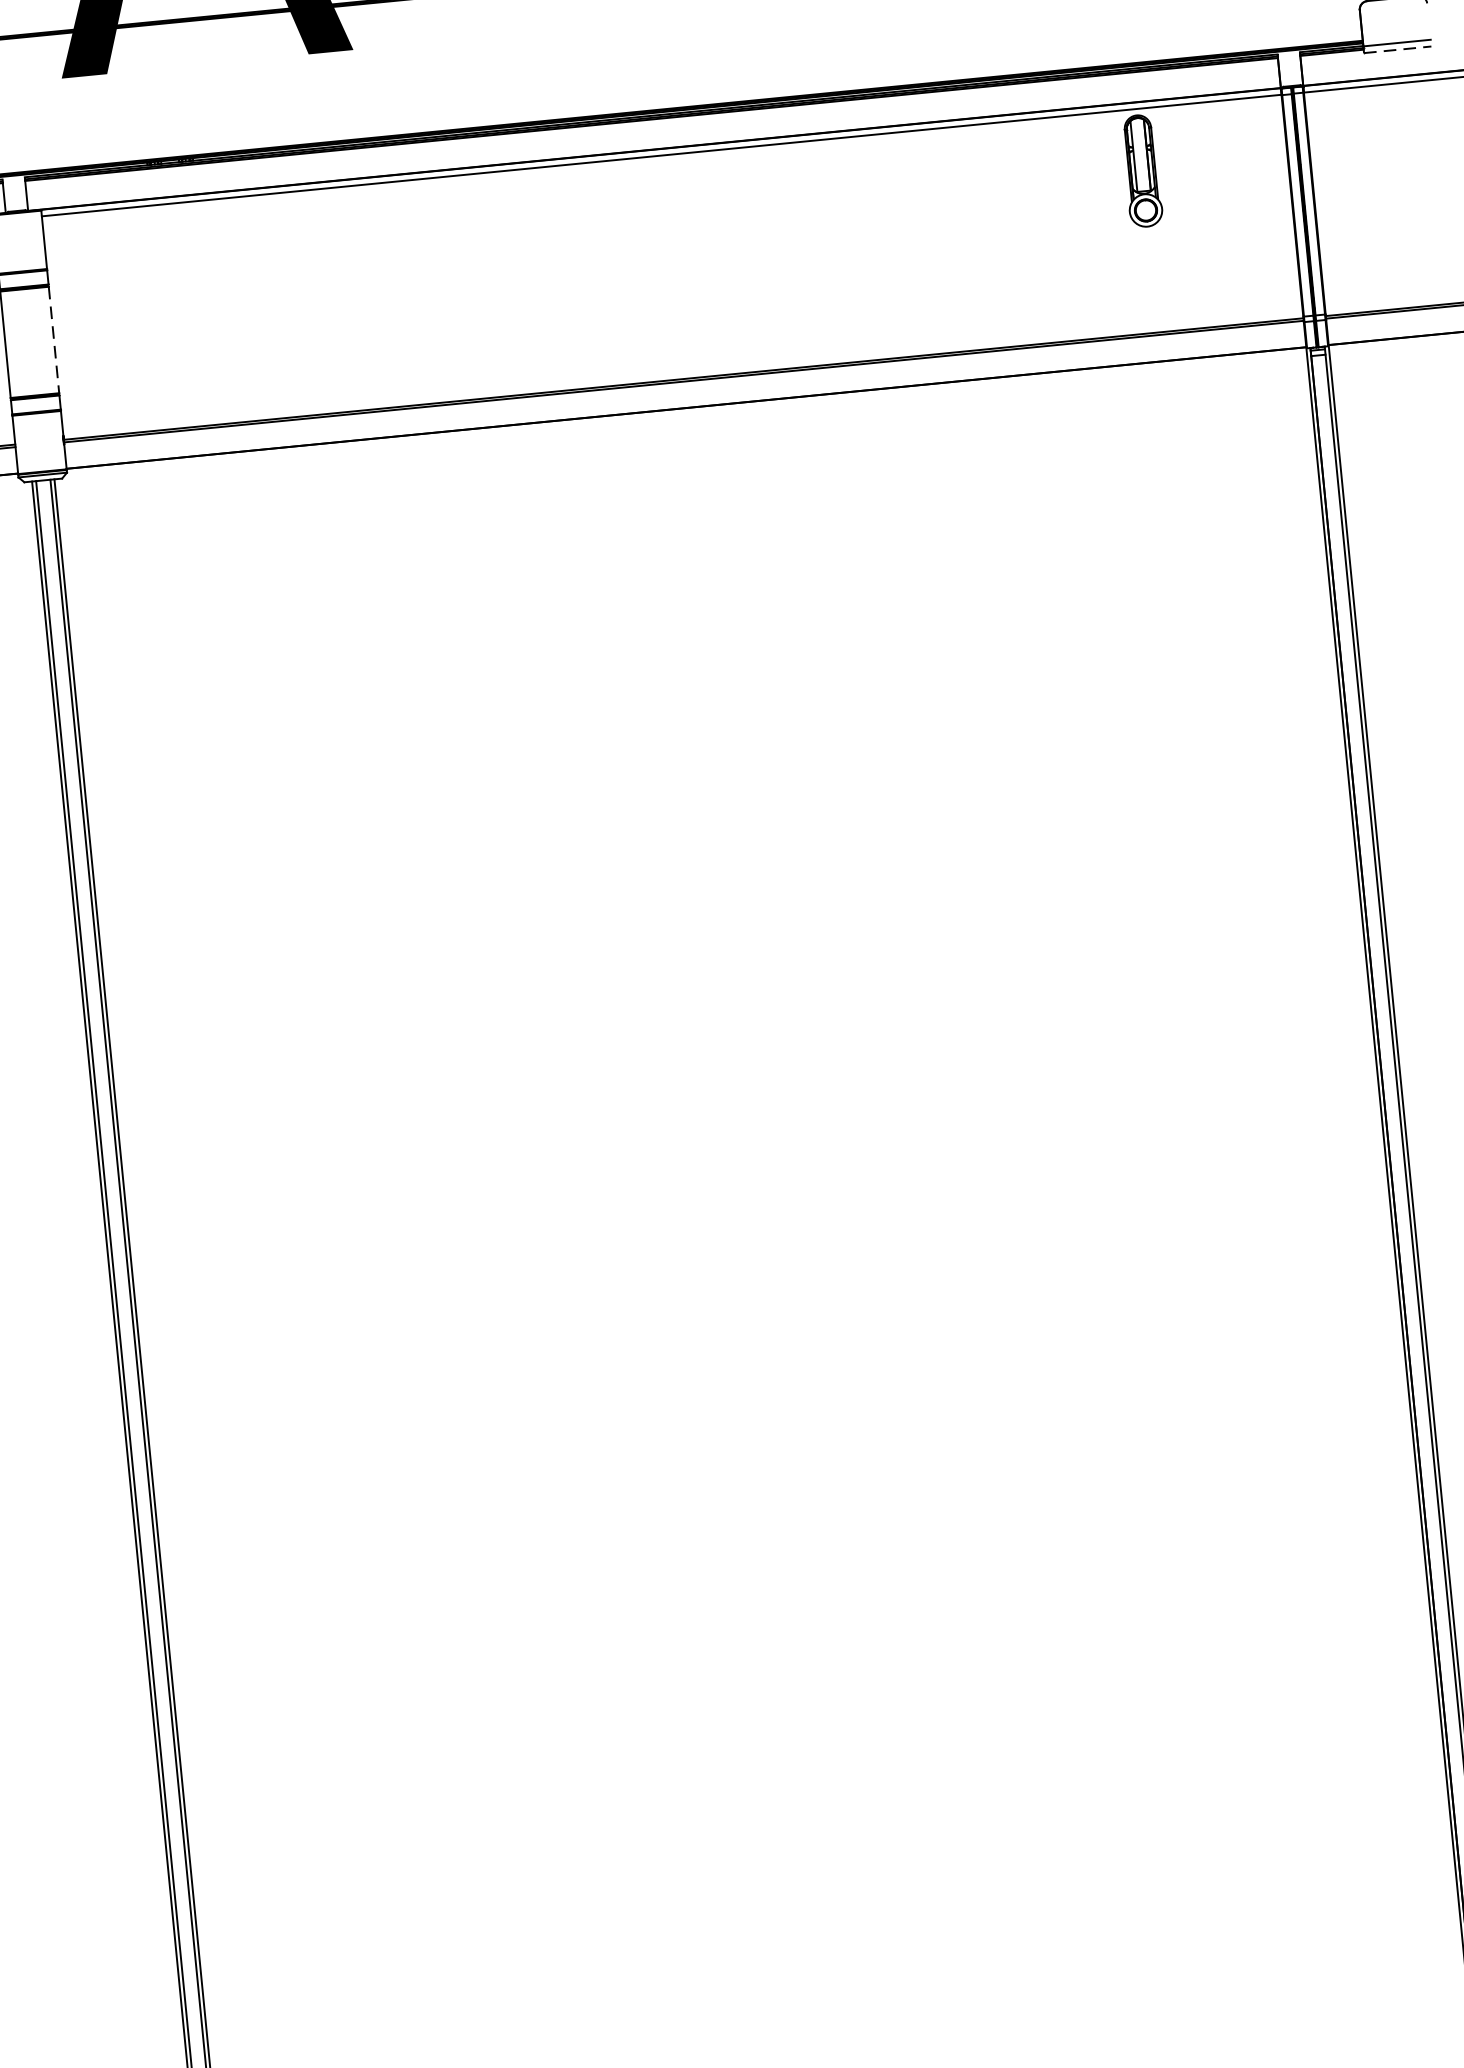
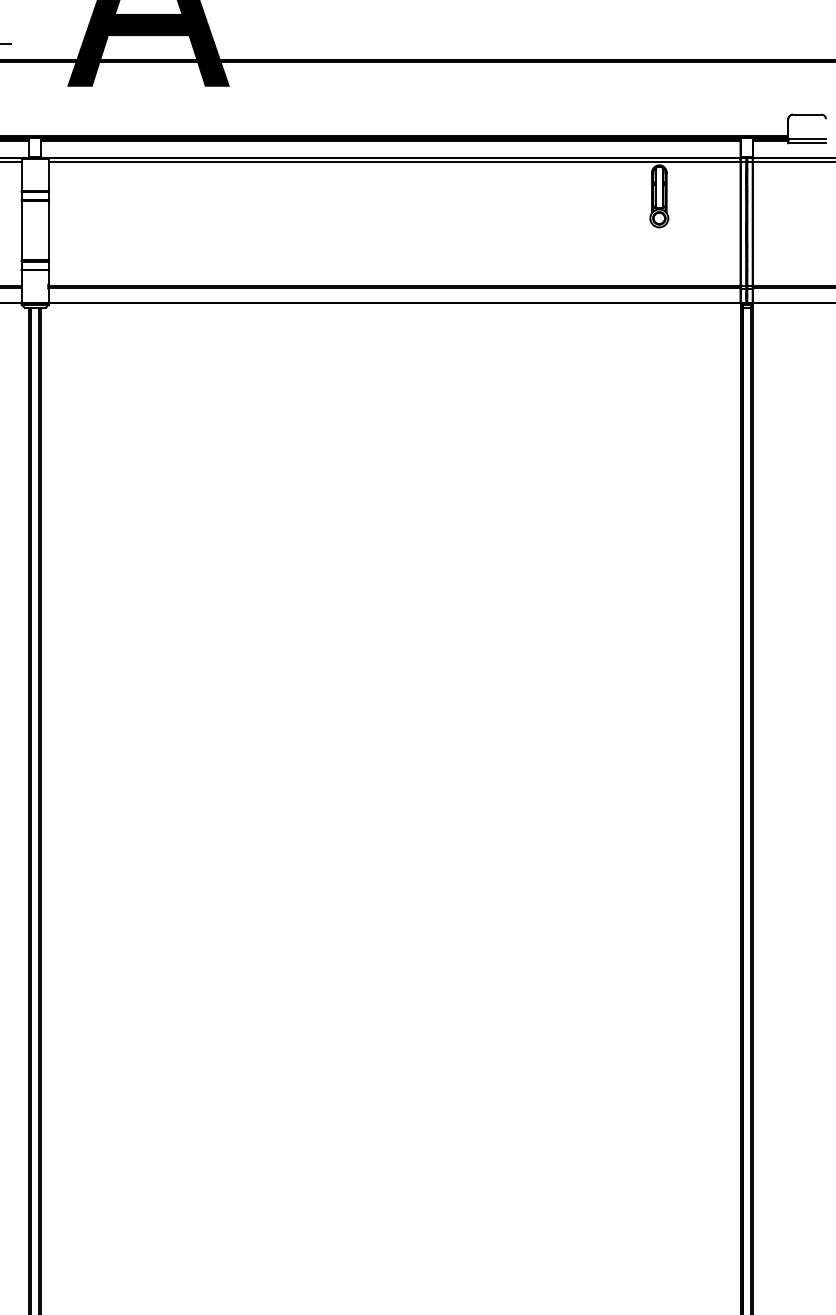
line: (1398, 50) -> (807, 143), dashed -> solid
line: (53, 339) -> (48, 230), dashed -> solid

